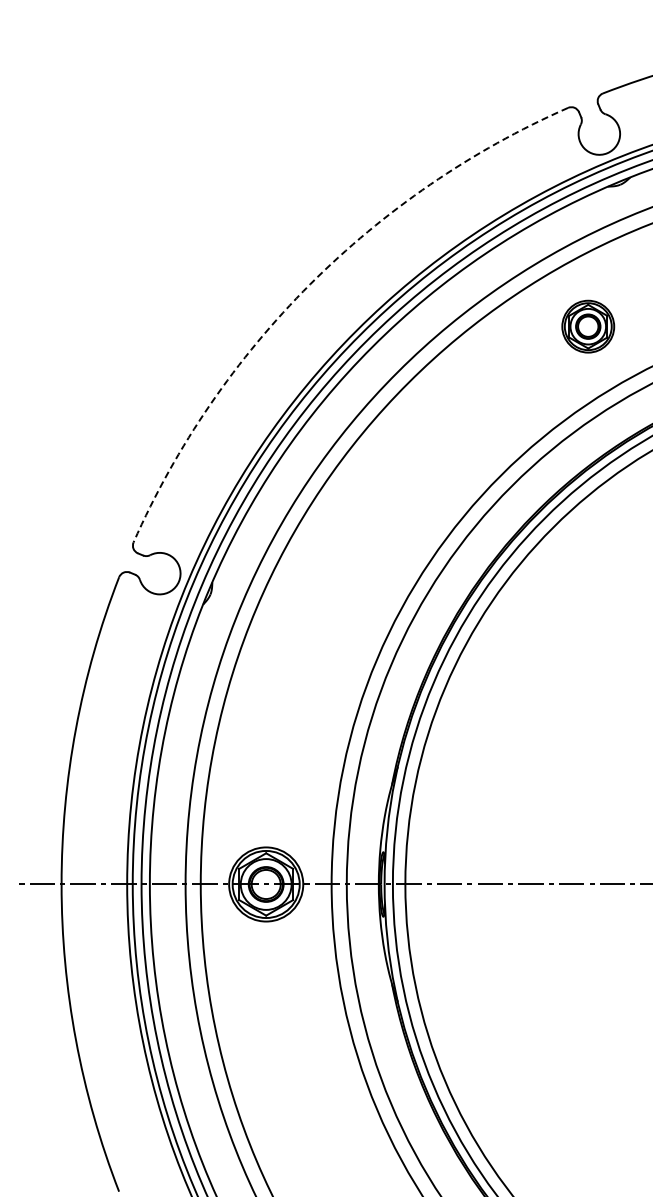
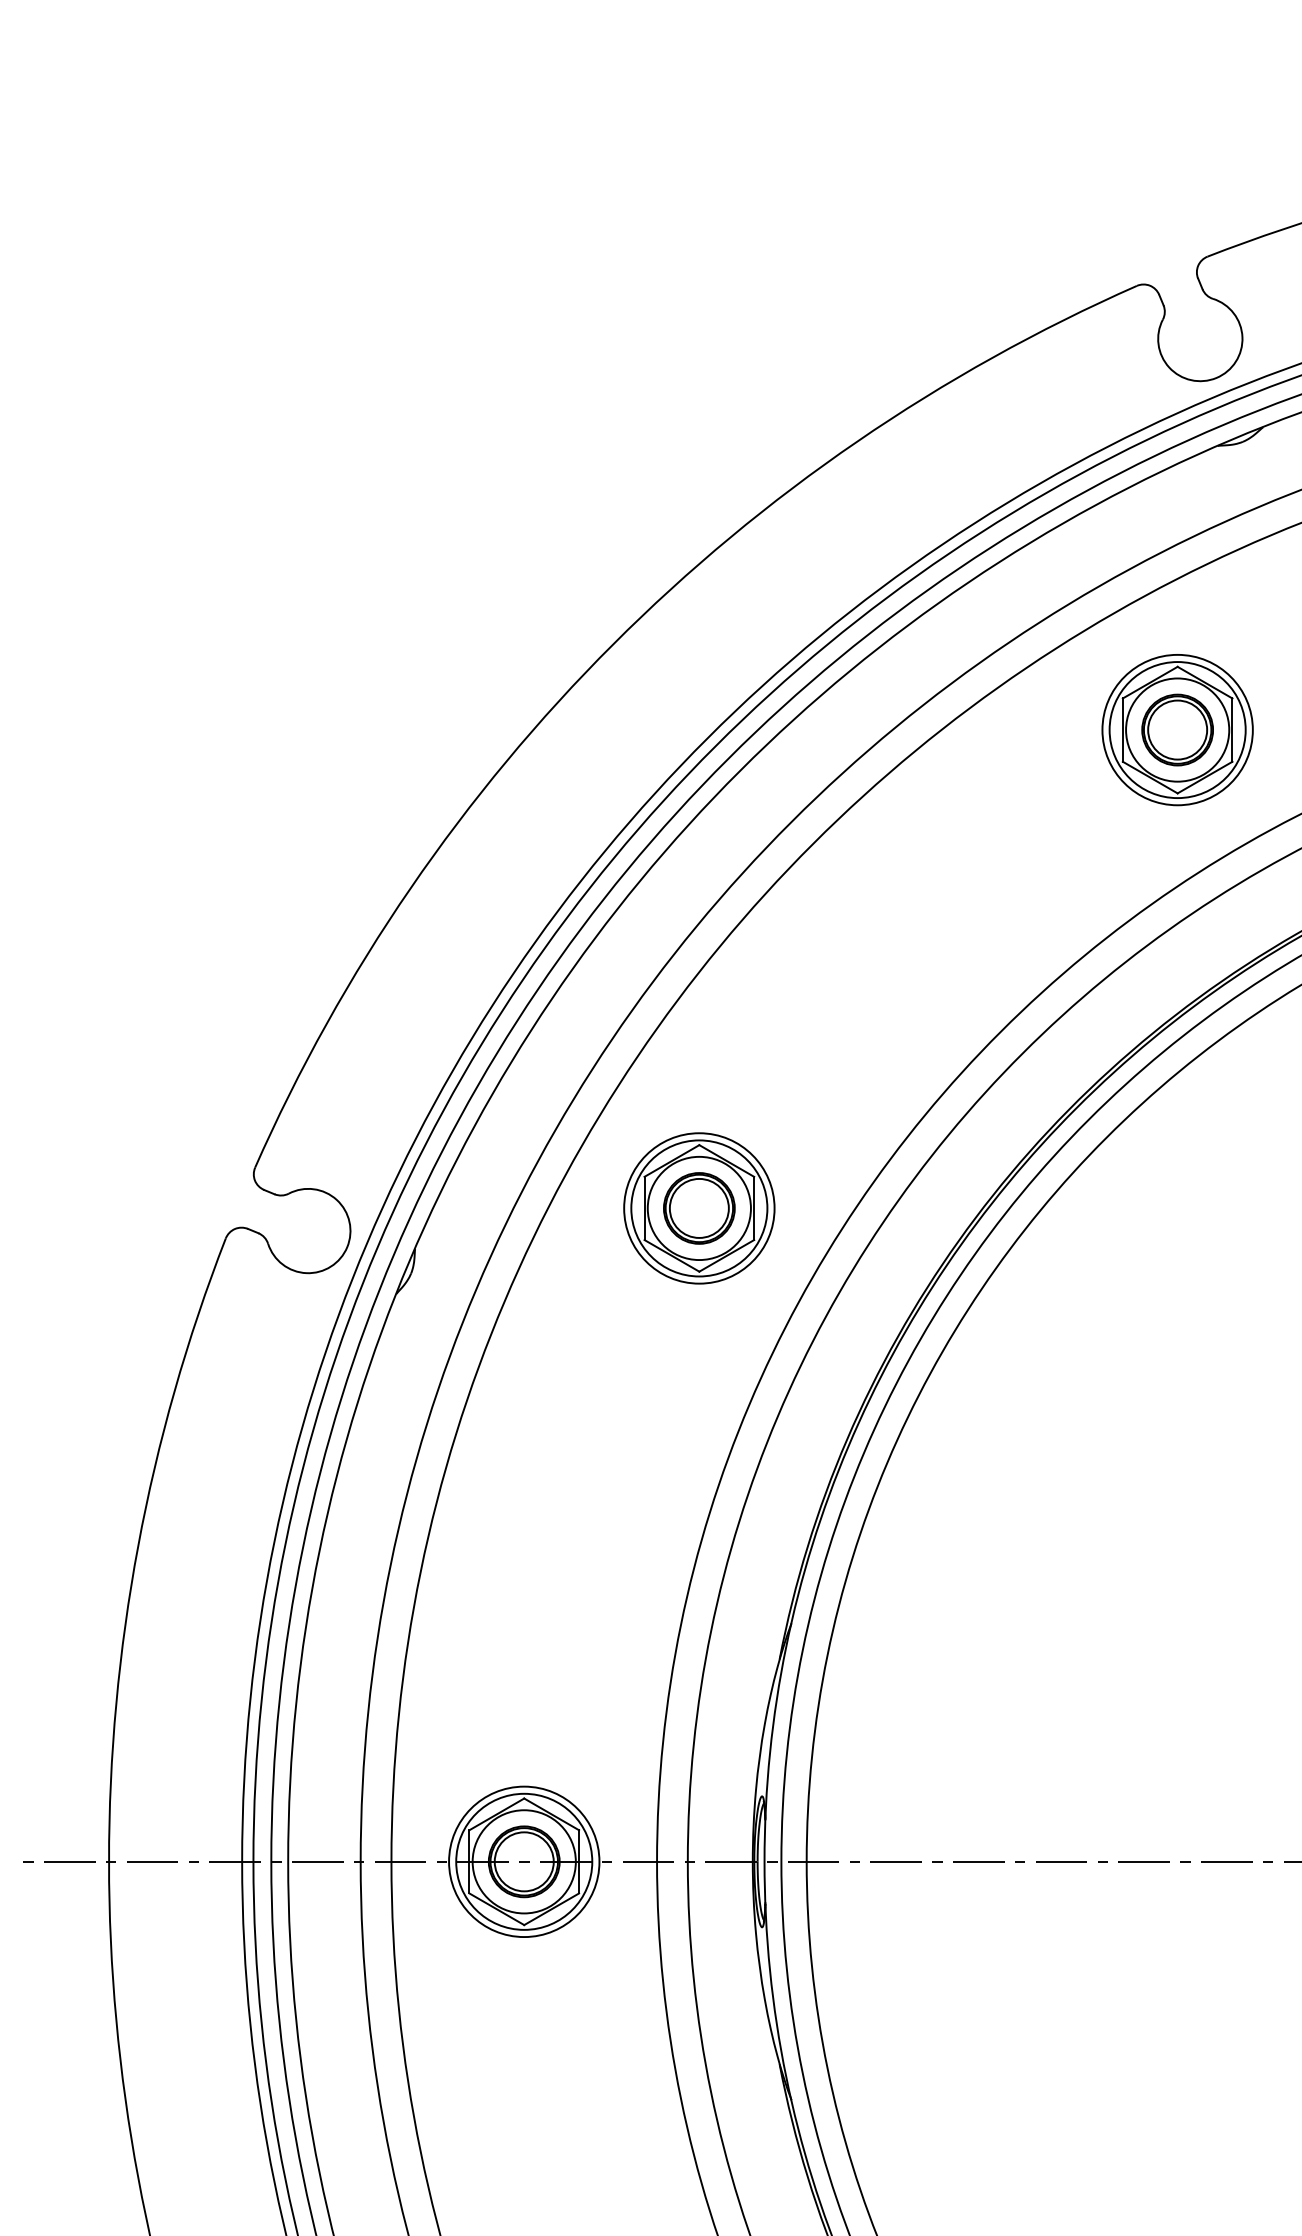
arc: (310, 284) -> (614, 644), dashed -> solid
part: (588, 326) -> (1178, 729), size x1.43
part: (352, 562) -> (699, 1208), added

